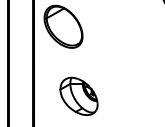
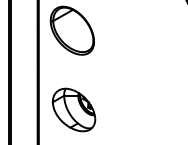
part: (78, 95) -> (73, 109), moved

